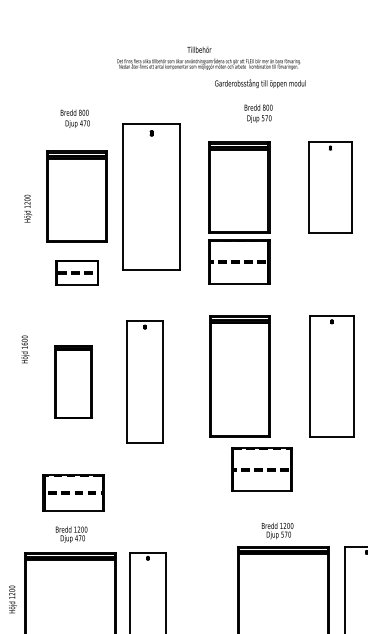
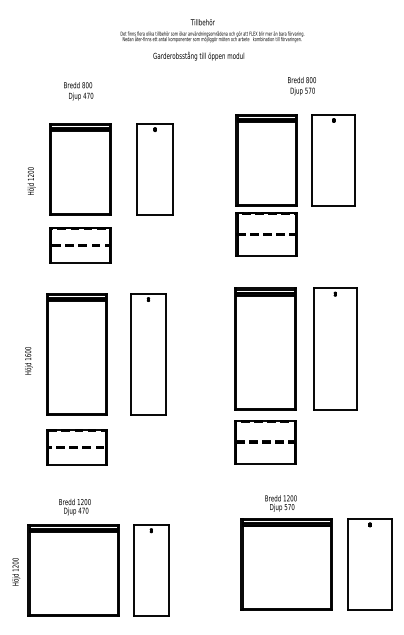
text: (260, 83) -> (198, 55), moved
text: (258, 114) -> (301, 86), moved
part: (151, 197) -> (154, 169), size x0.62
part: (239, 213) -> (266, 185), moved
part: (77, 273) -> (80, 245), size x1.43
text: (25, 349) -> (28, 360), moved
part: (240, 376) -> (265, 348), moved
part: (73, 382) -> (76, 354), size x1.67
part: (73, 493) -> (76, 447), moved

